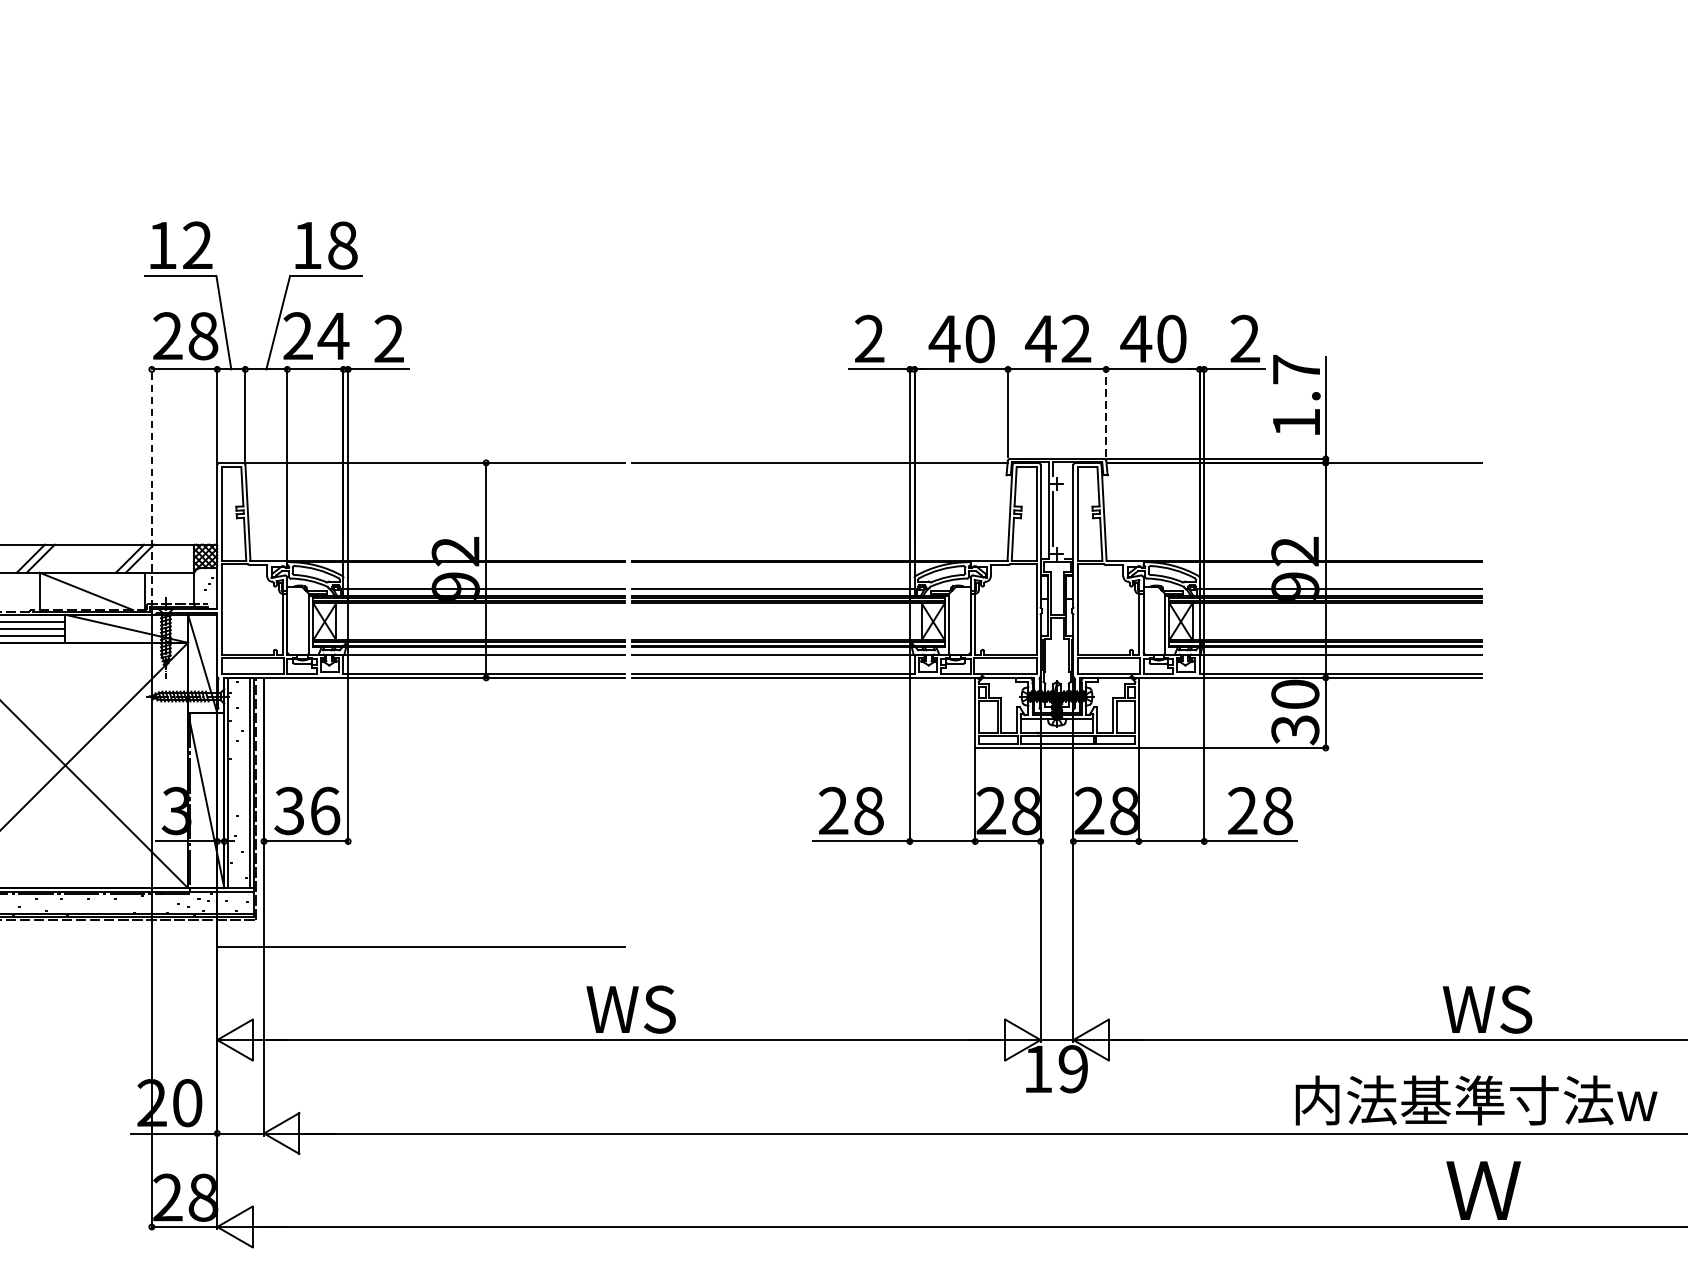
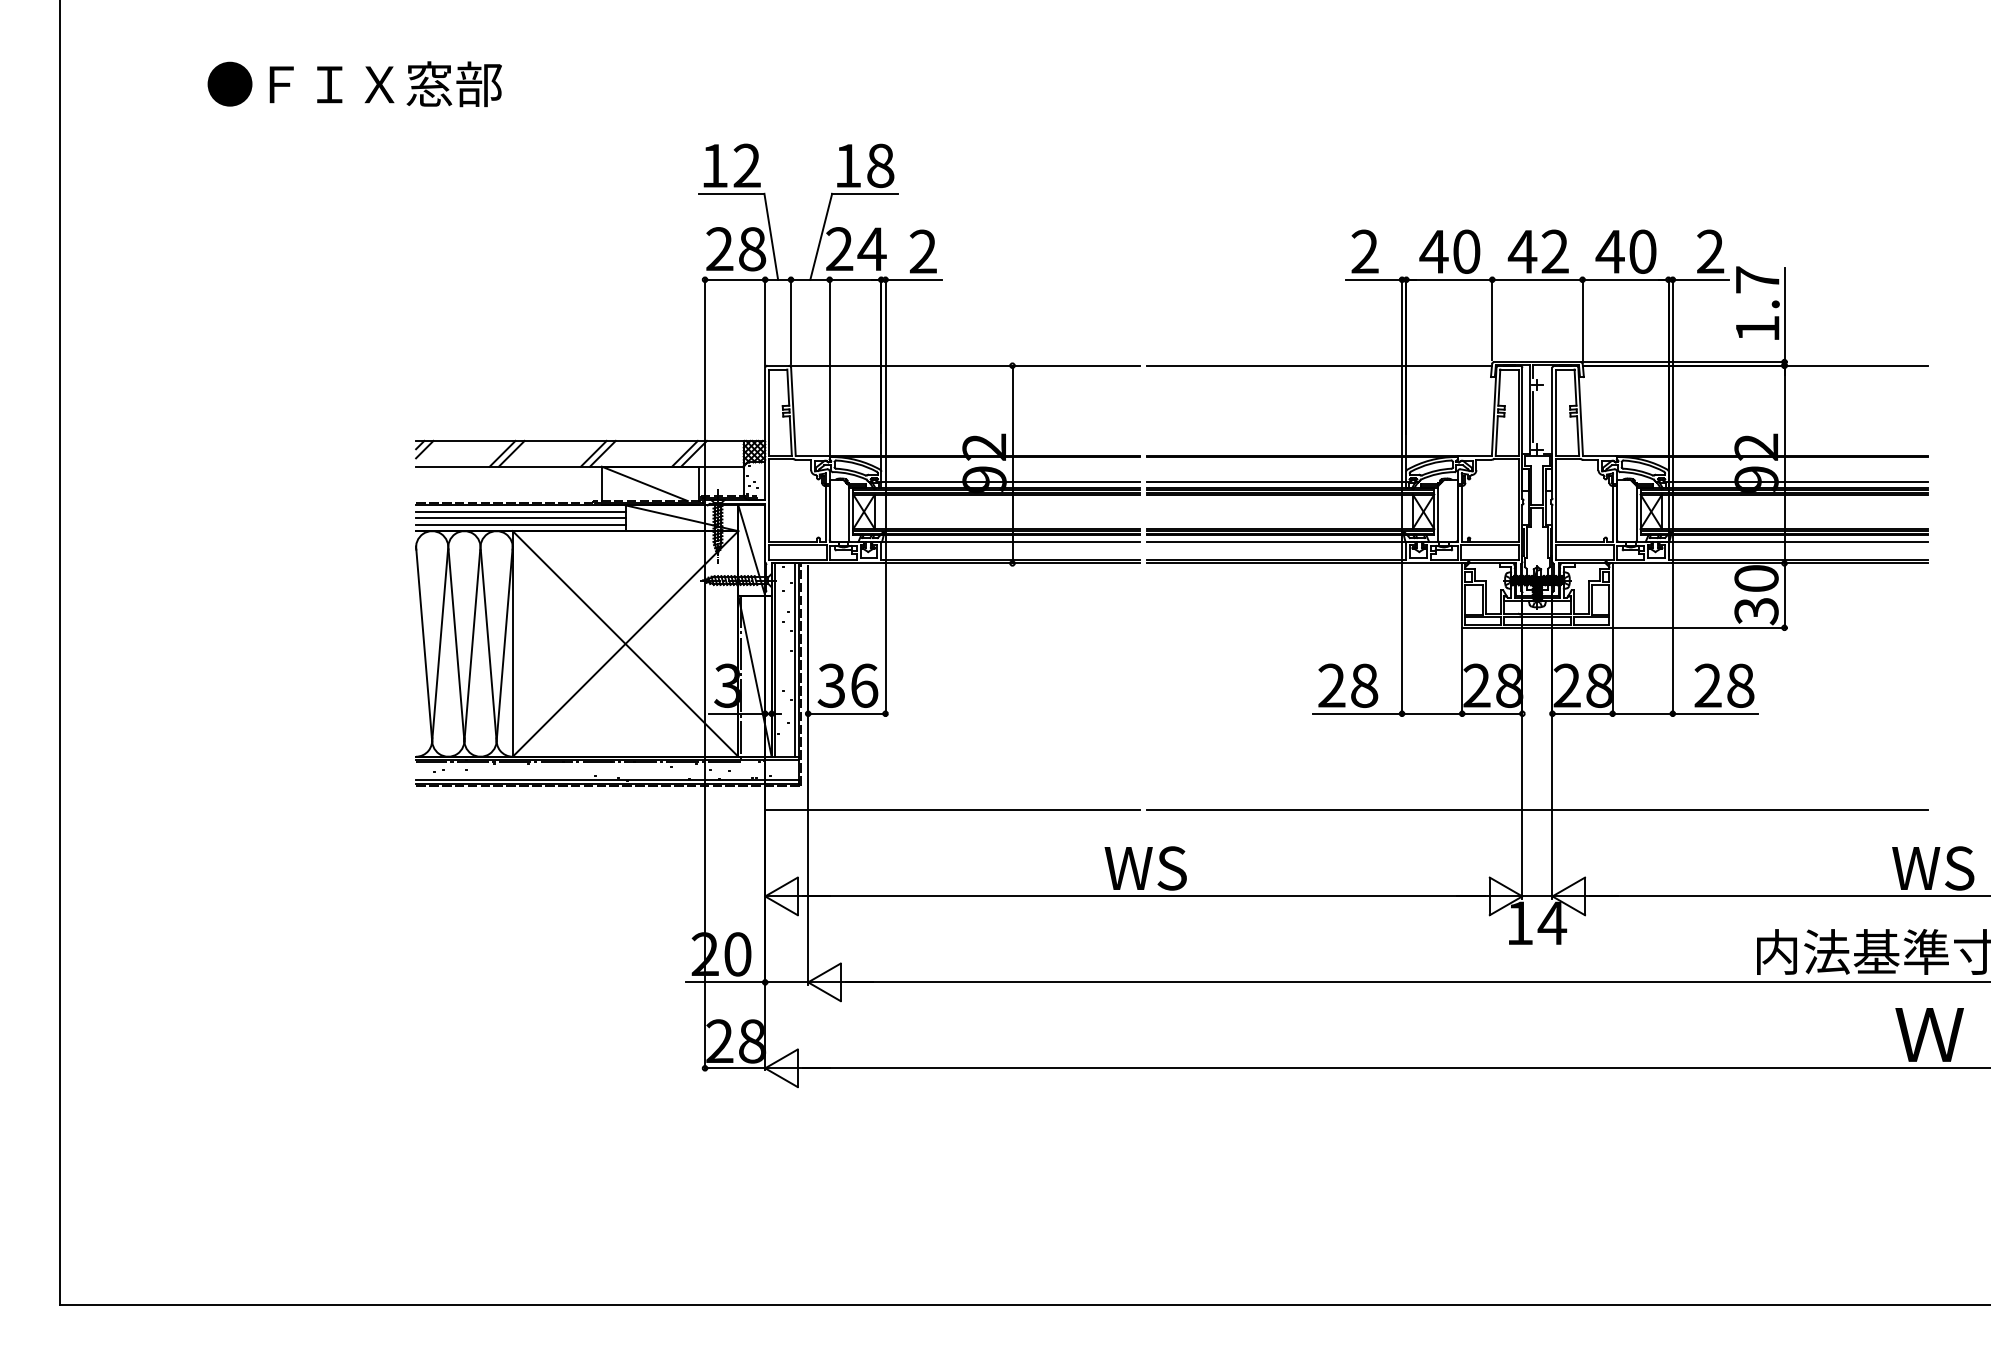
line: (1106, 411) -> (1582, 318), dashed -> solid
line: (152, 487) -> (705, 388), dashed -> solid
line: (1057, 946) -> (1537, 810), added
text: (1073, 1069) -> (1552, 923), 19 -> 14

